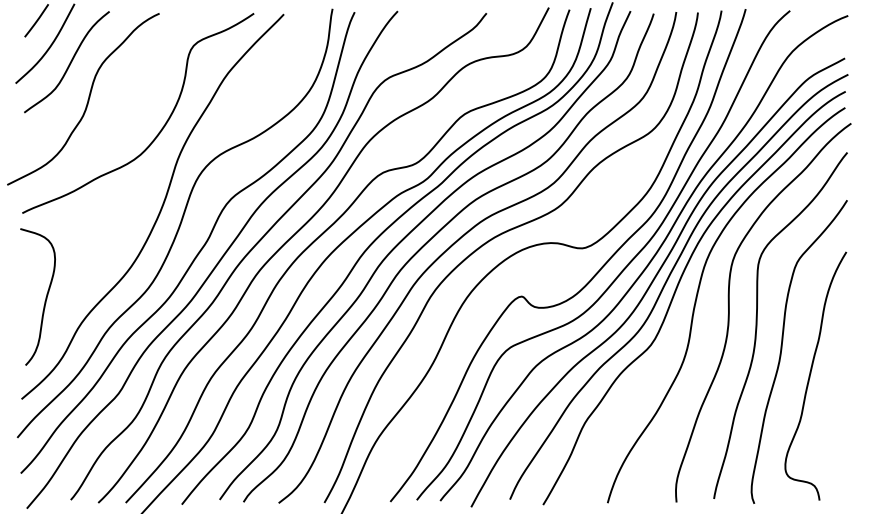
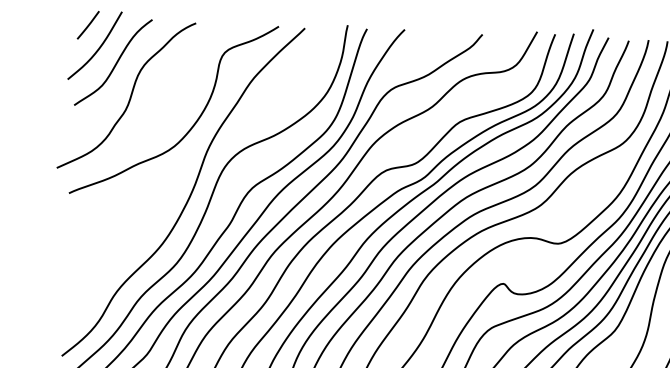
curve: (45, 297) -> (86, 267), removed

